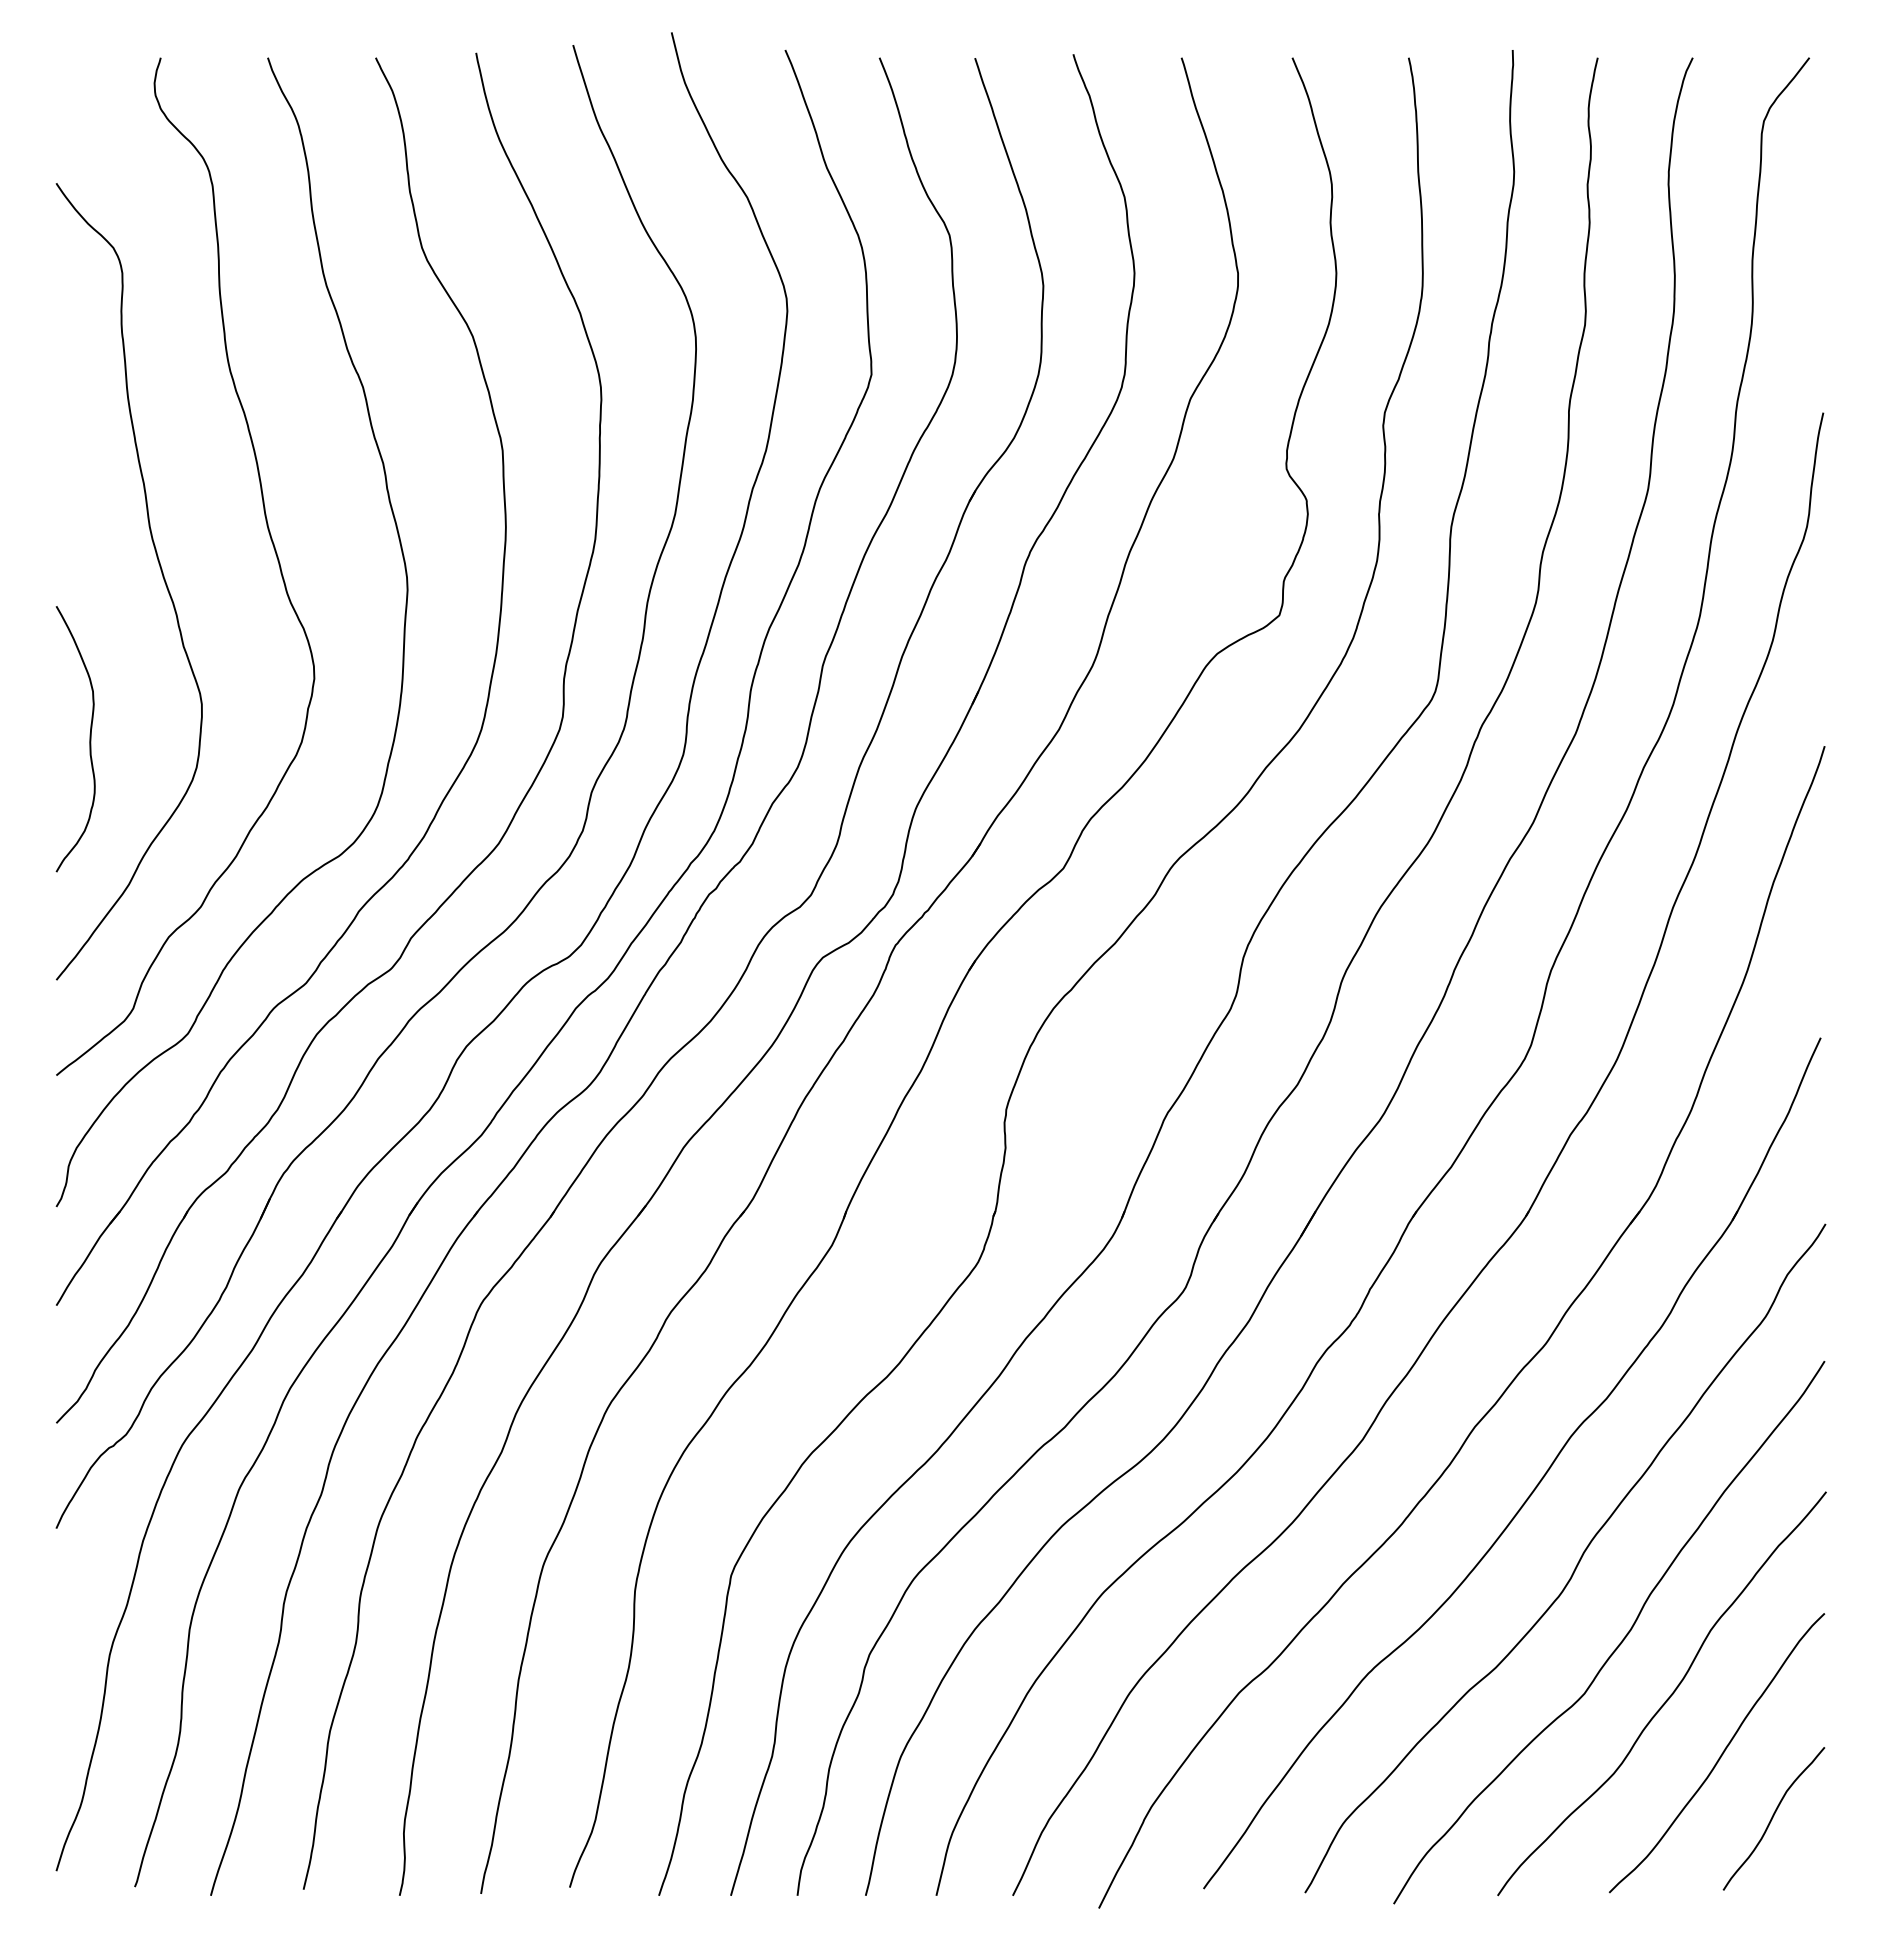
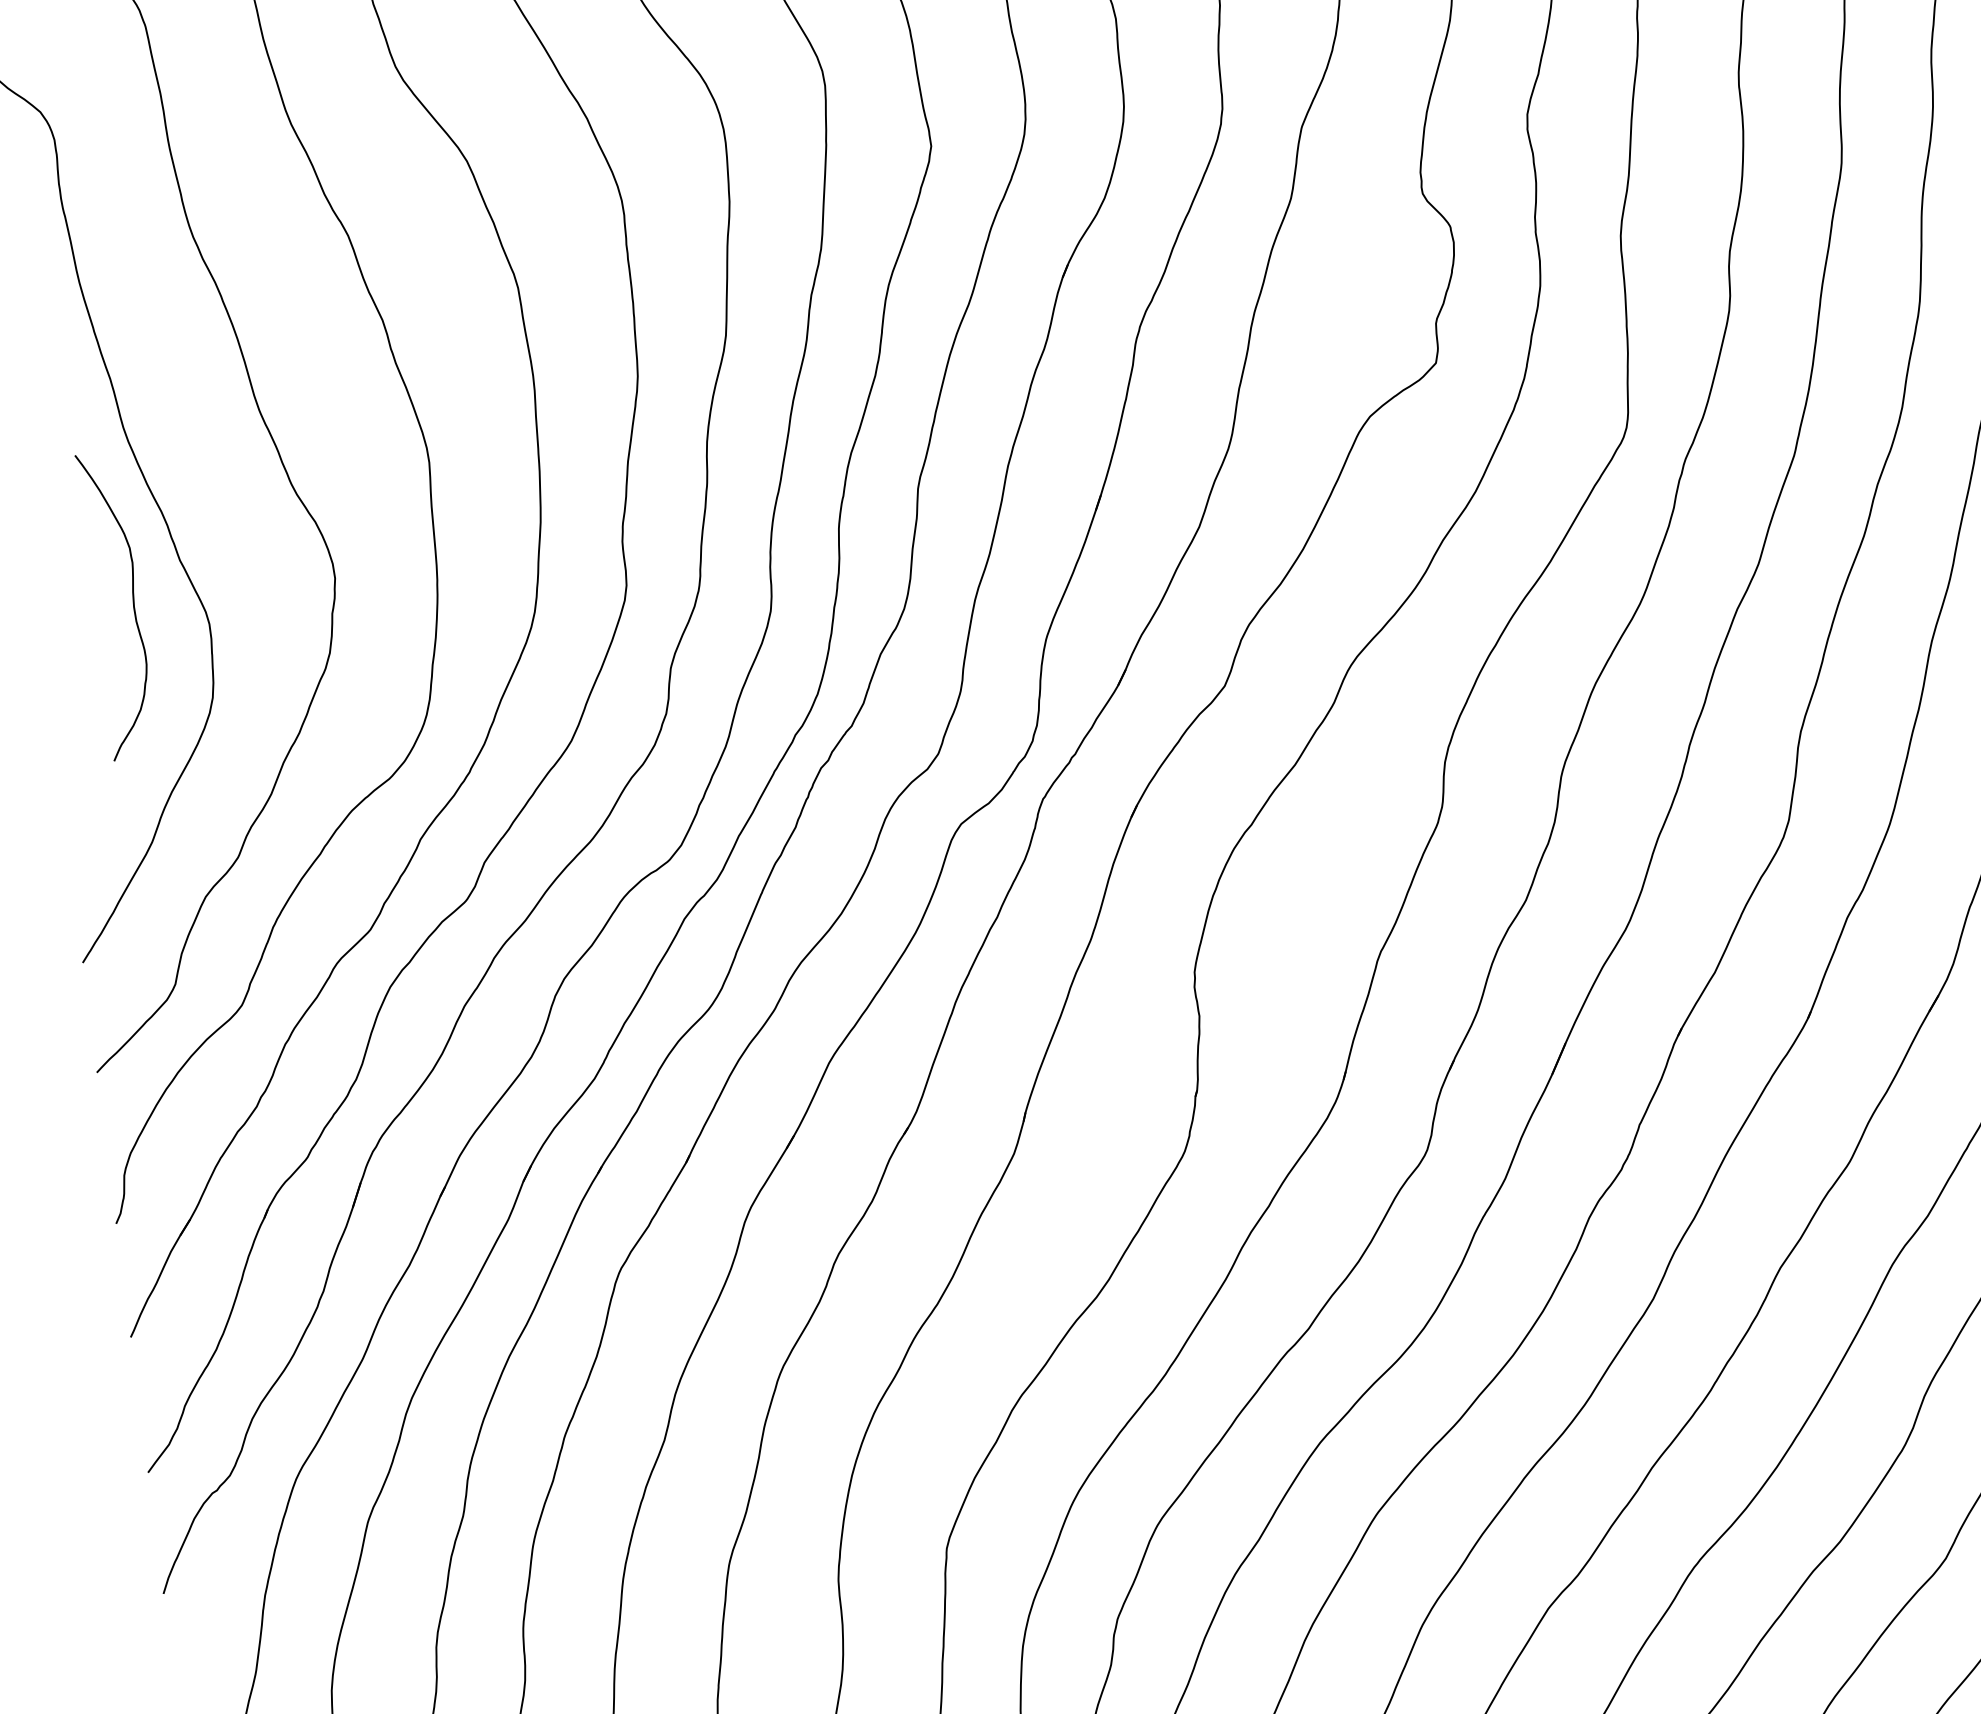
curve: (89, 739) -> (132, 603), moved

